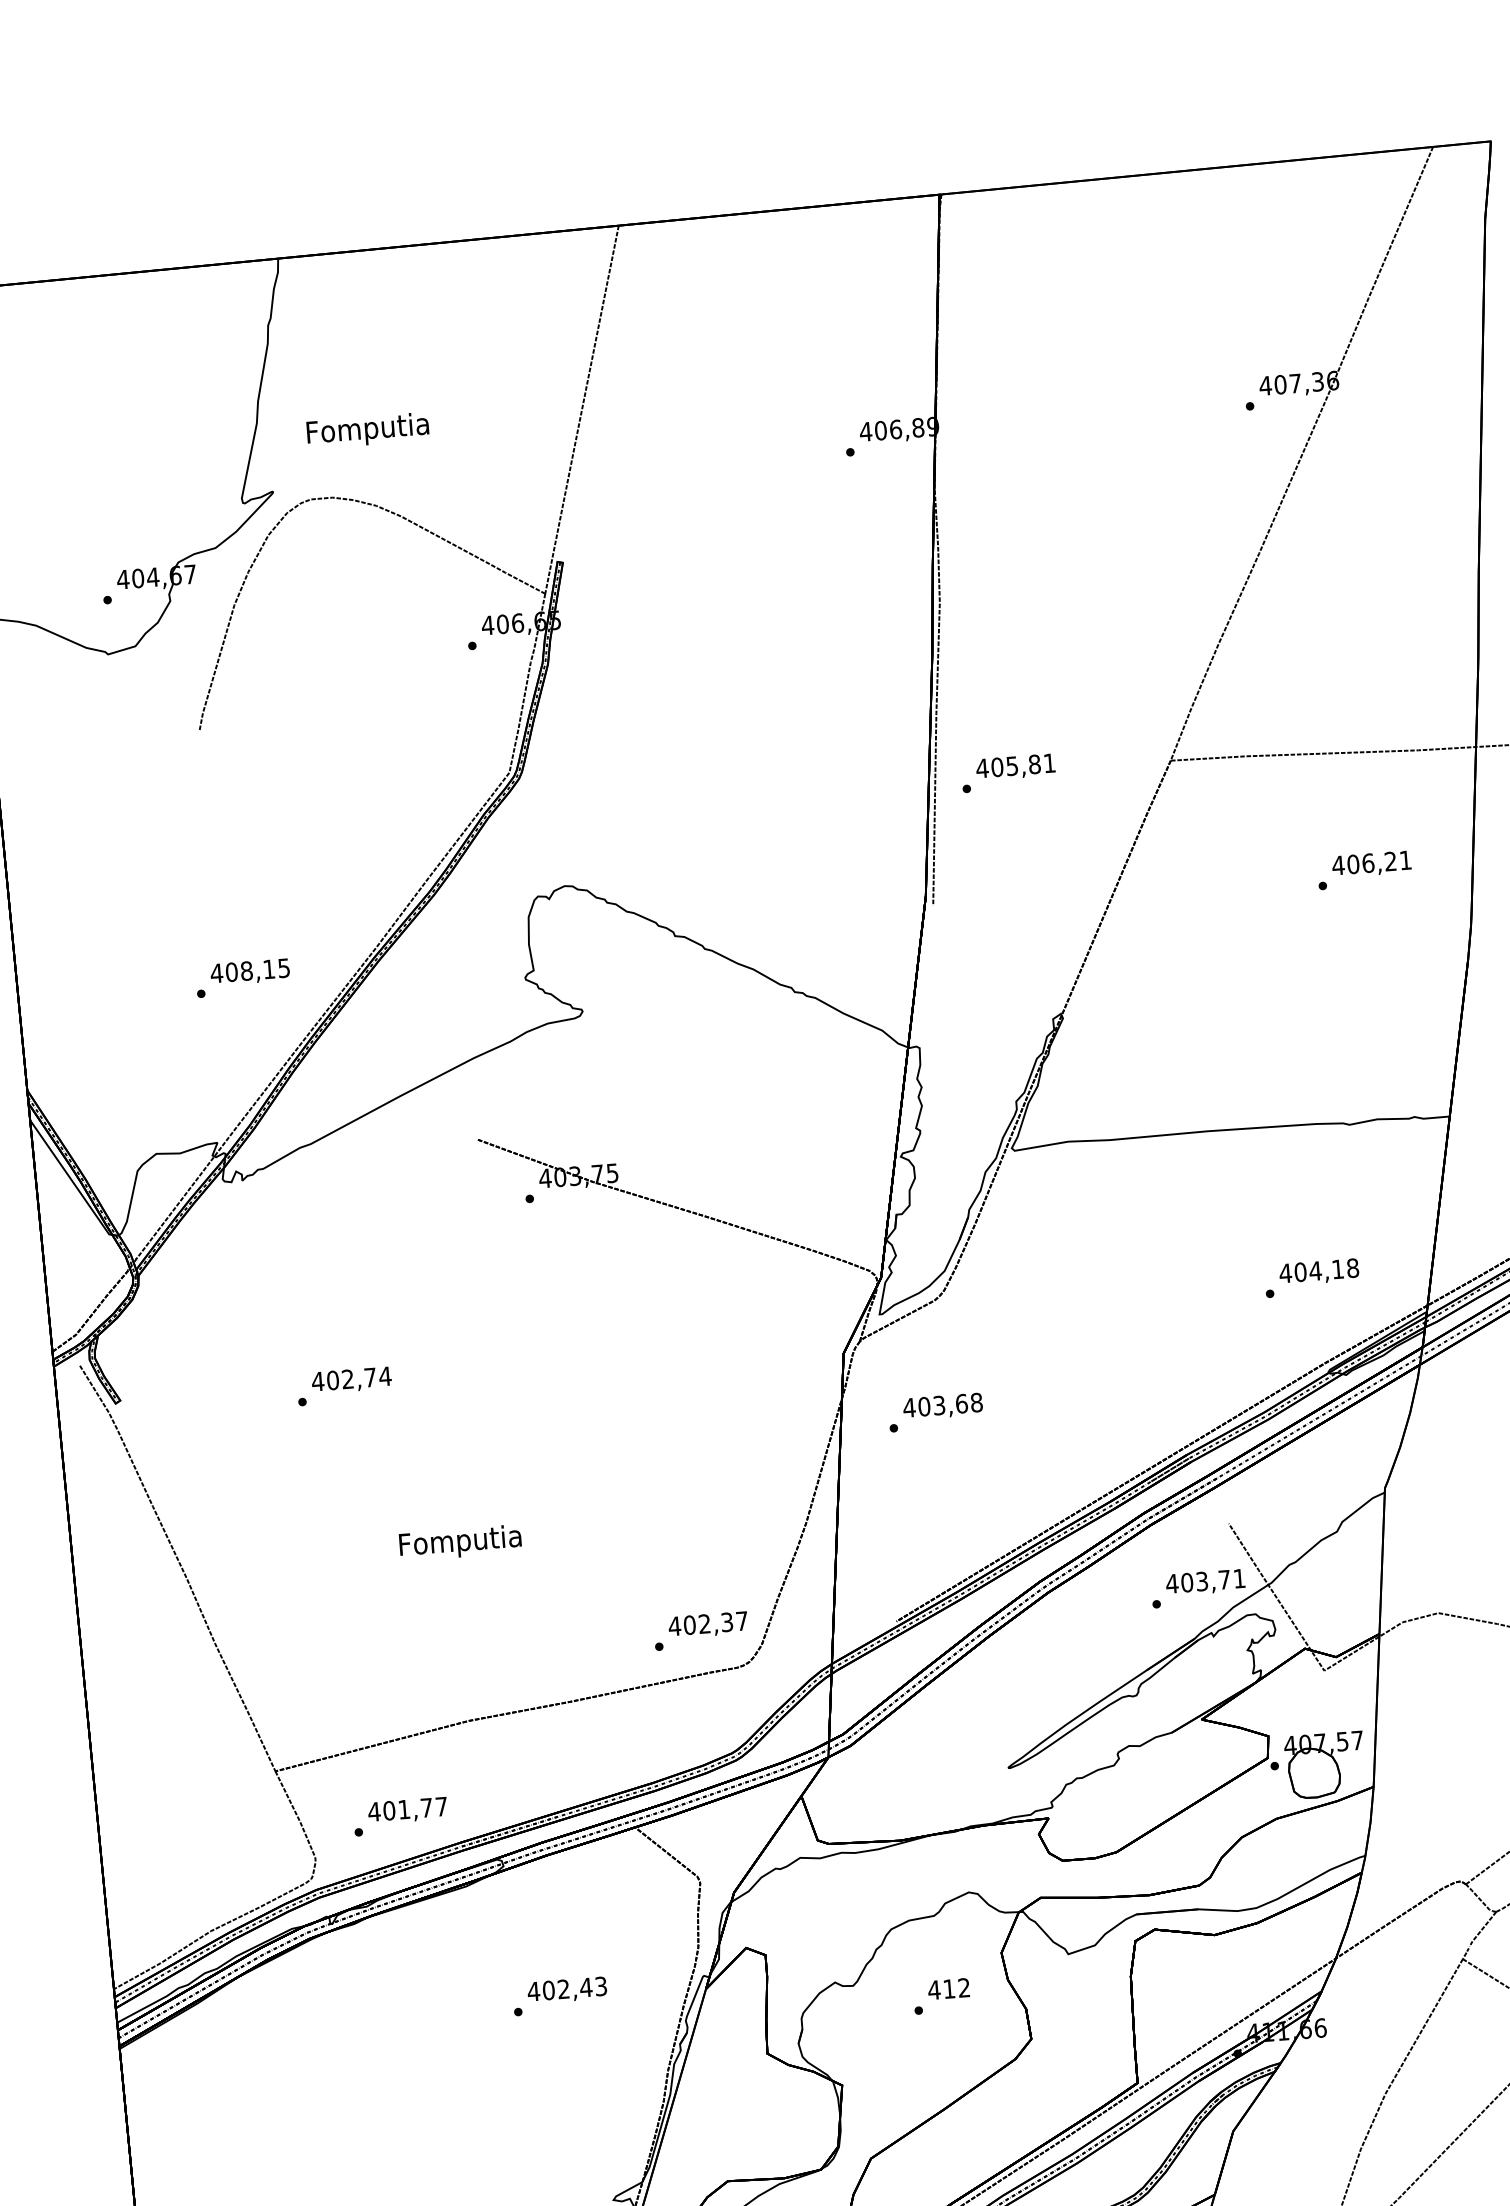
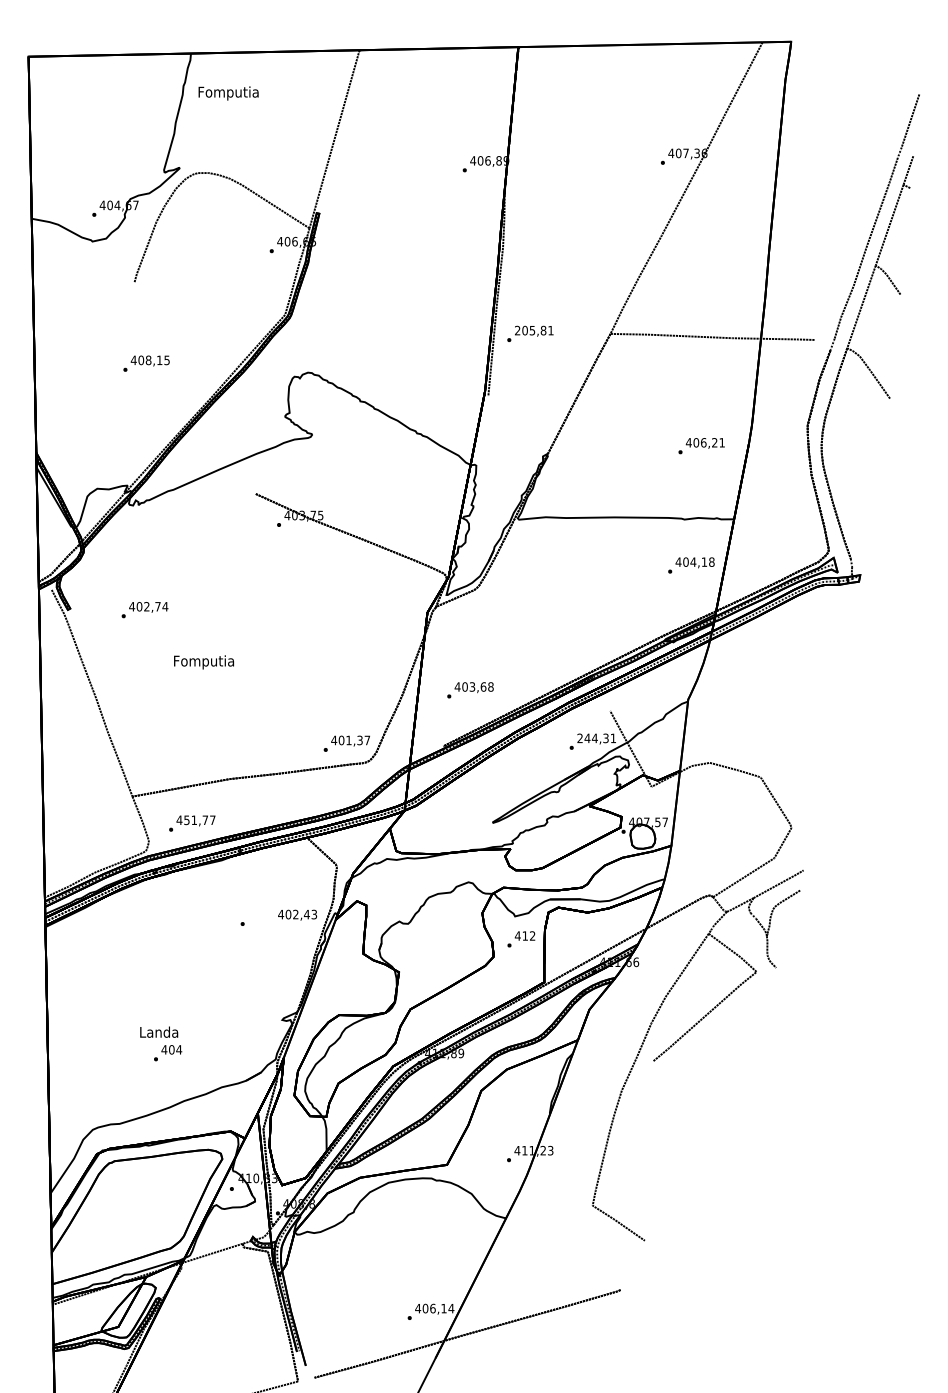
text: (367, 430) -> (228, 93), moved
text: (981, 768) -> (517, 330), 405,81 -> 205,81
text: (1364, 871) -> (701, 446), moved
text: (242, 977) -> (146, 363), moved
text: (1312, 1278) -> (691, 565), moved
text: (343, 1387) -> (144, 610), moved
text: (935, 1412) -> (470, 690), moved
text: (459, 1543) -> (203, 662), moved
text: (1197, 1582) -> (592, 738), 403,71 -> 244,31
text: (703, 1624) -> (348, 740), 402,37 -> 401,37
text: (388, 1811) -> (186, 820), 401,77 -> 451,77
text: (567, 1988) -> (297, 914), moved
text: (942, 1996) -> (521, 939), moved

